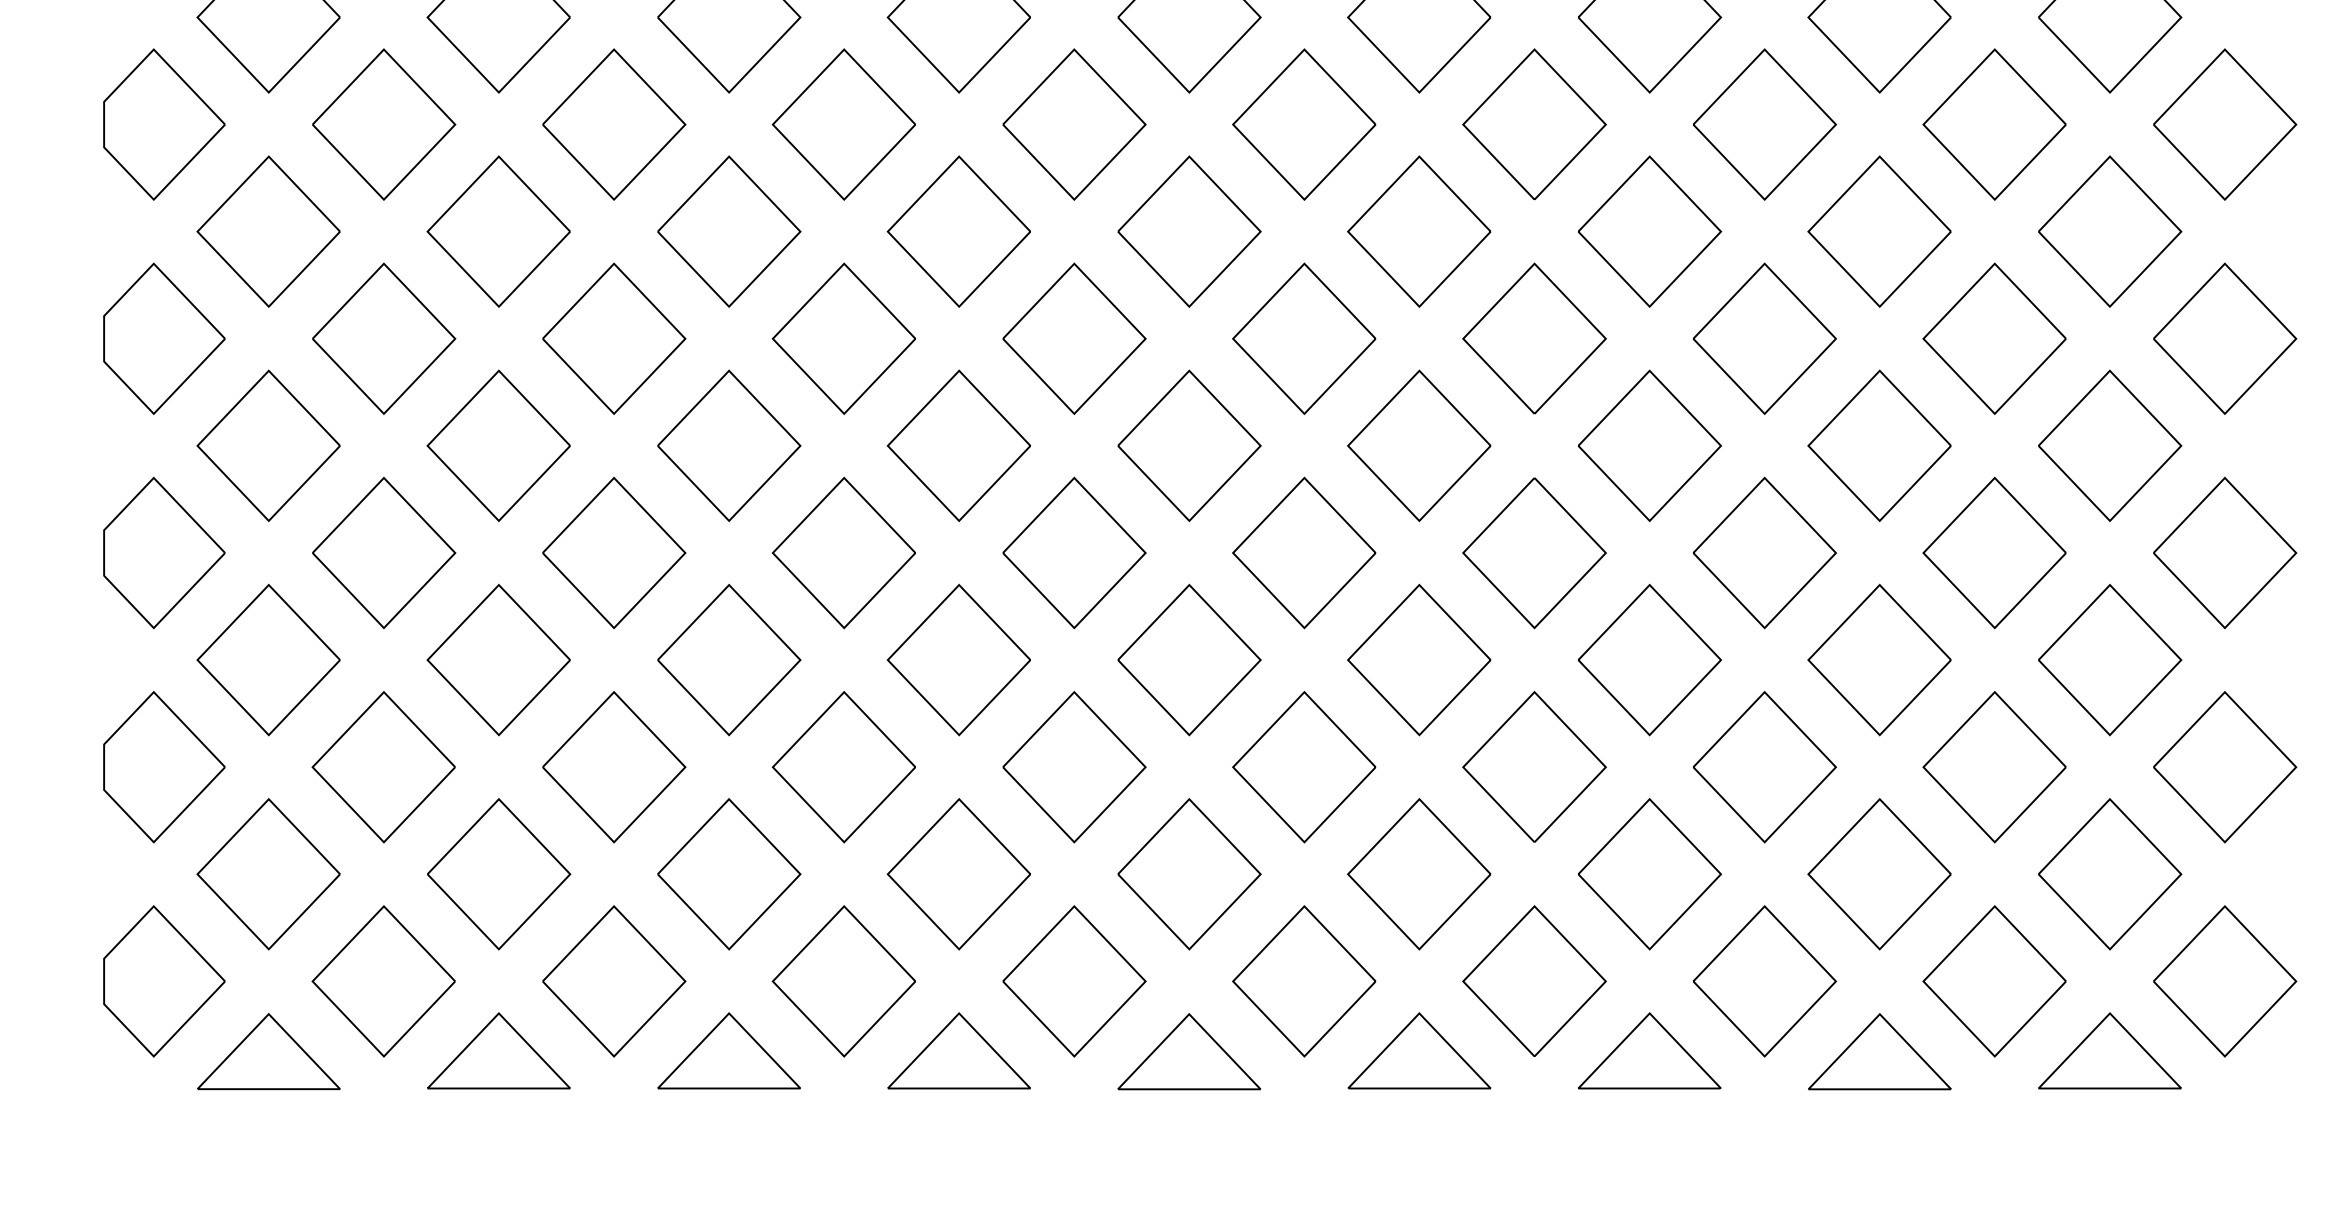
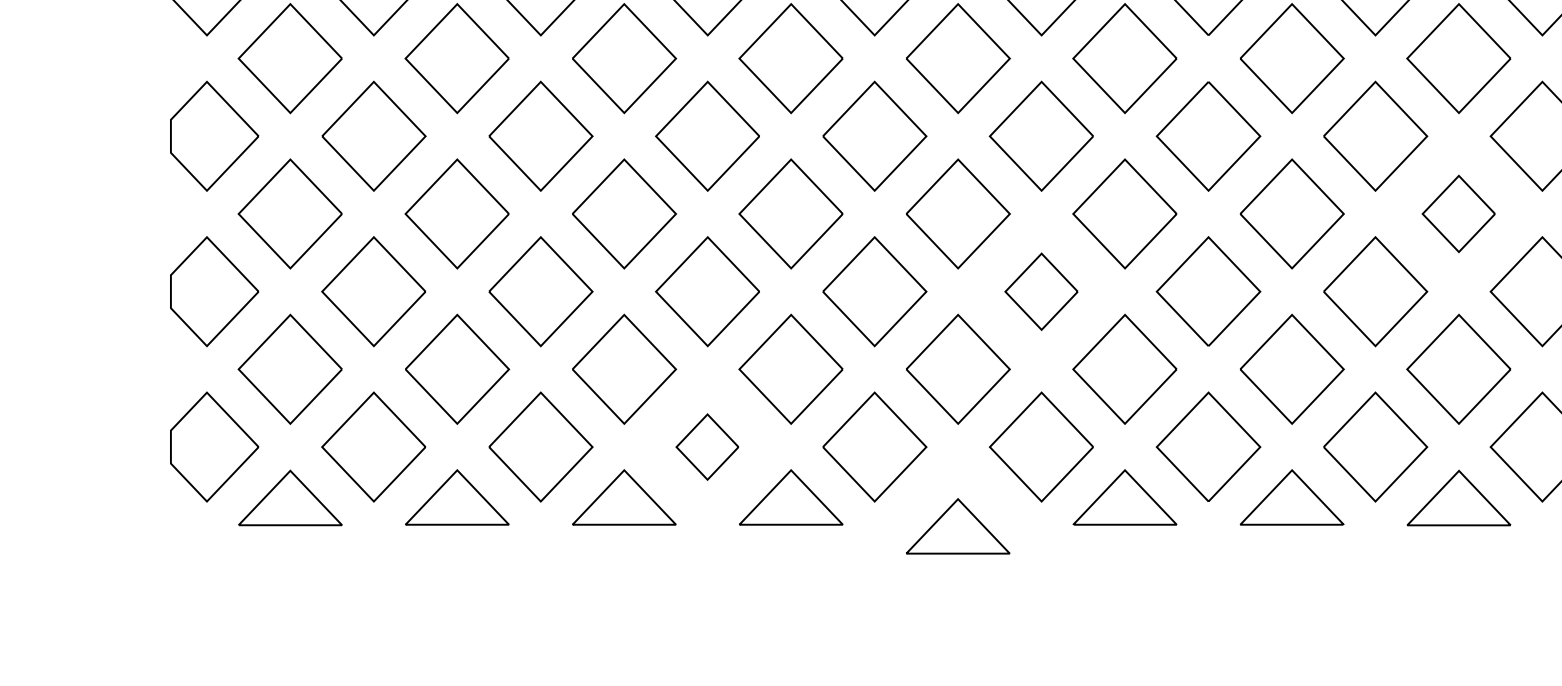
part: (1879, 659) -> (1458, 213), size x0.7
part: (1304, 767) -> (1041, 291), size x0.7
part: (843, 981) -> (707, 447), size x0.6
part: (1189, 1051) -> (958, 526), moved

